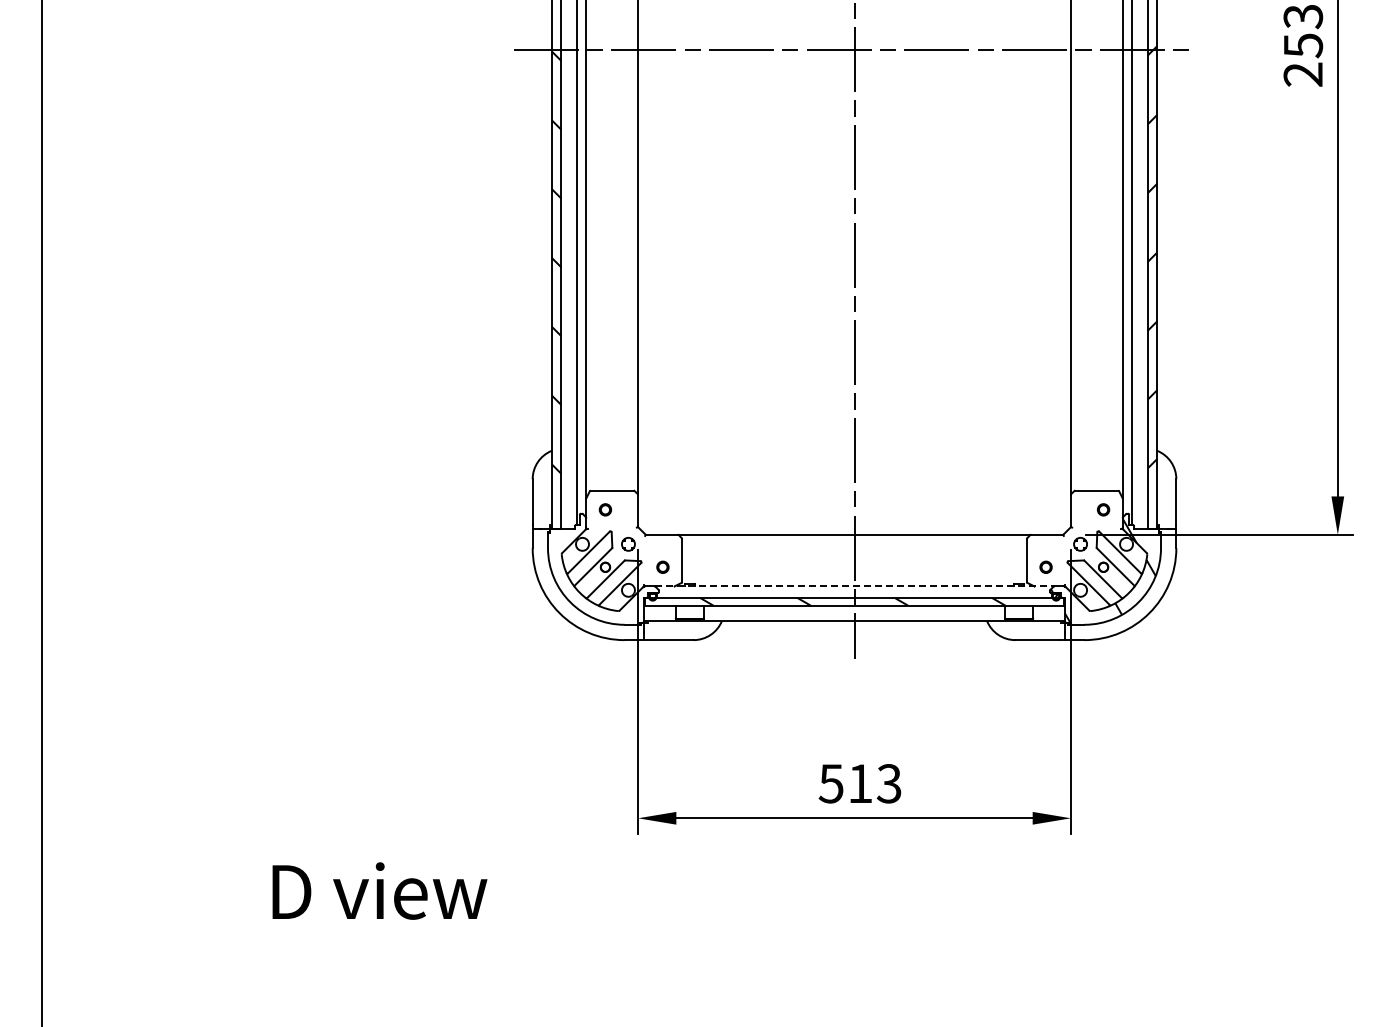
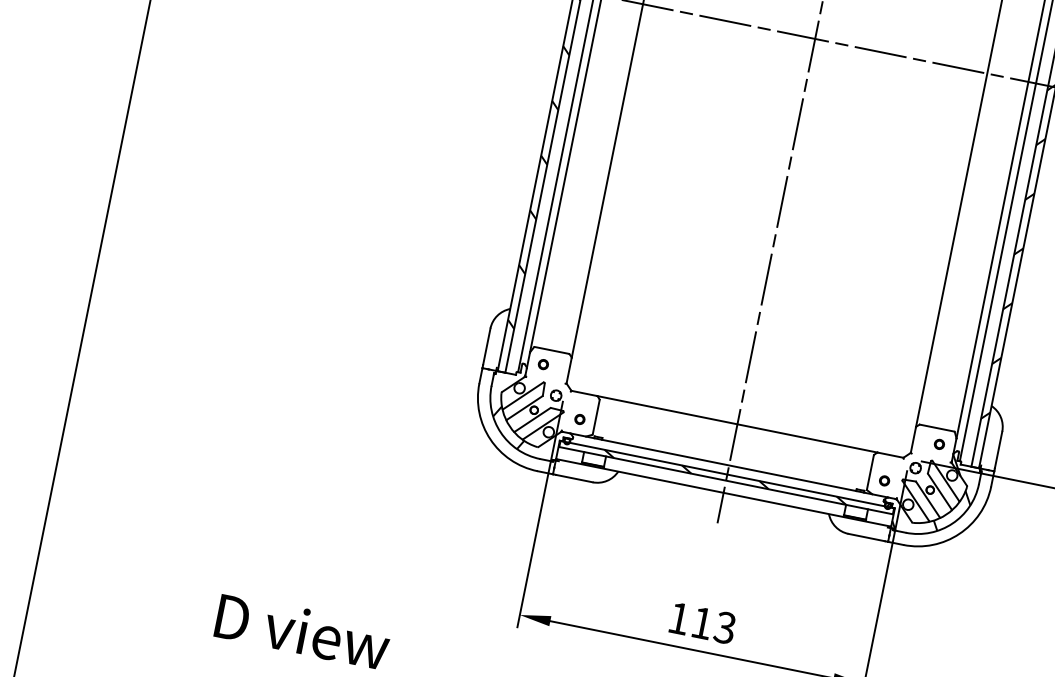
line: (855, 586) -> (729, 465), dashed -> solid
hatch: (578, 594) -> (508, 427), added
text: (830, 783) -> (678, 618), 513 -> 113

